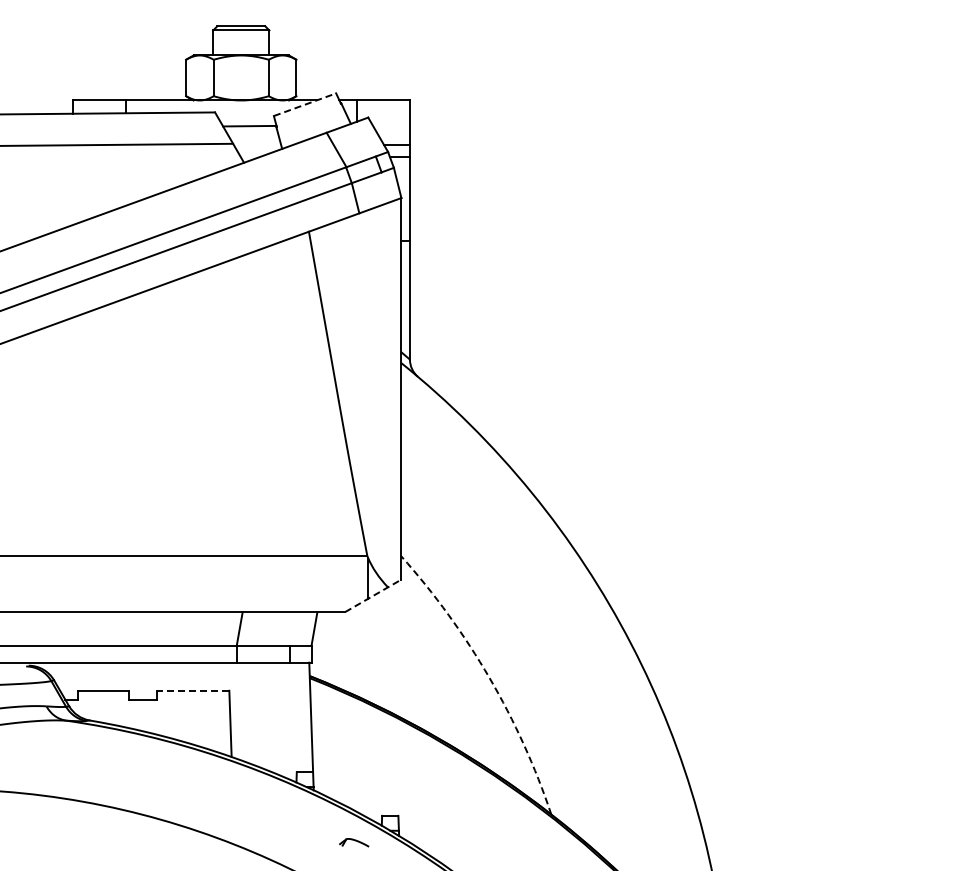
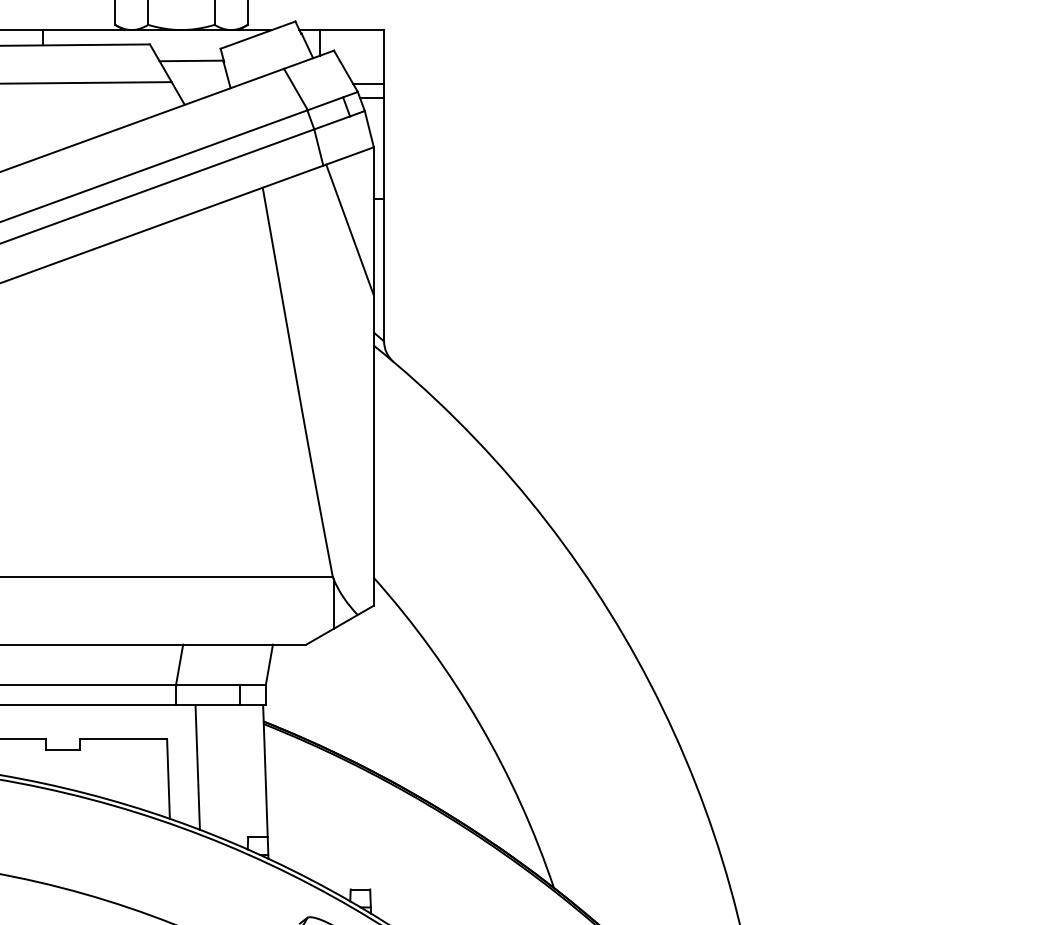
line: (305, 104) -> (258, 34), dashed -> solid
line: (381, 266) -> (349, 229), added
line: (373, 595) -> (340, 624), dashed -> solid
arc: (489, 677) -> (479, 723), dashed -> solid
line: (192, 690) -> (122, 738), dashed -> solid
line: (254, 714) -> (197, 767), added

